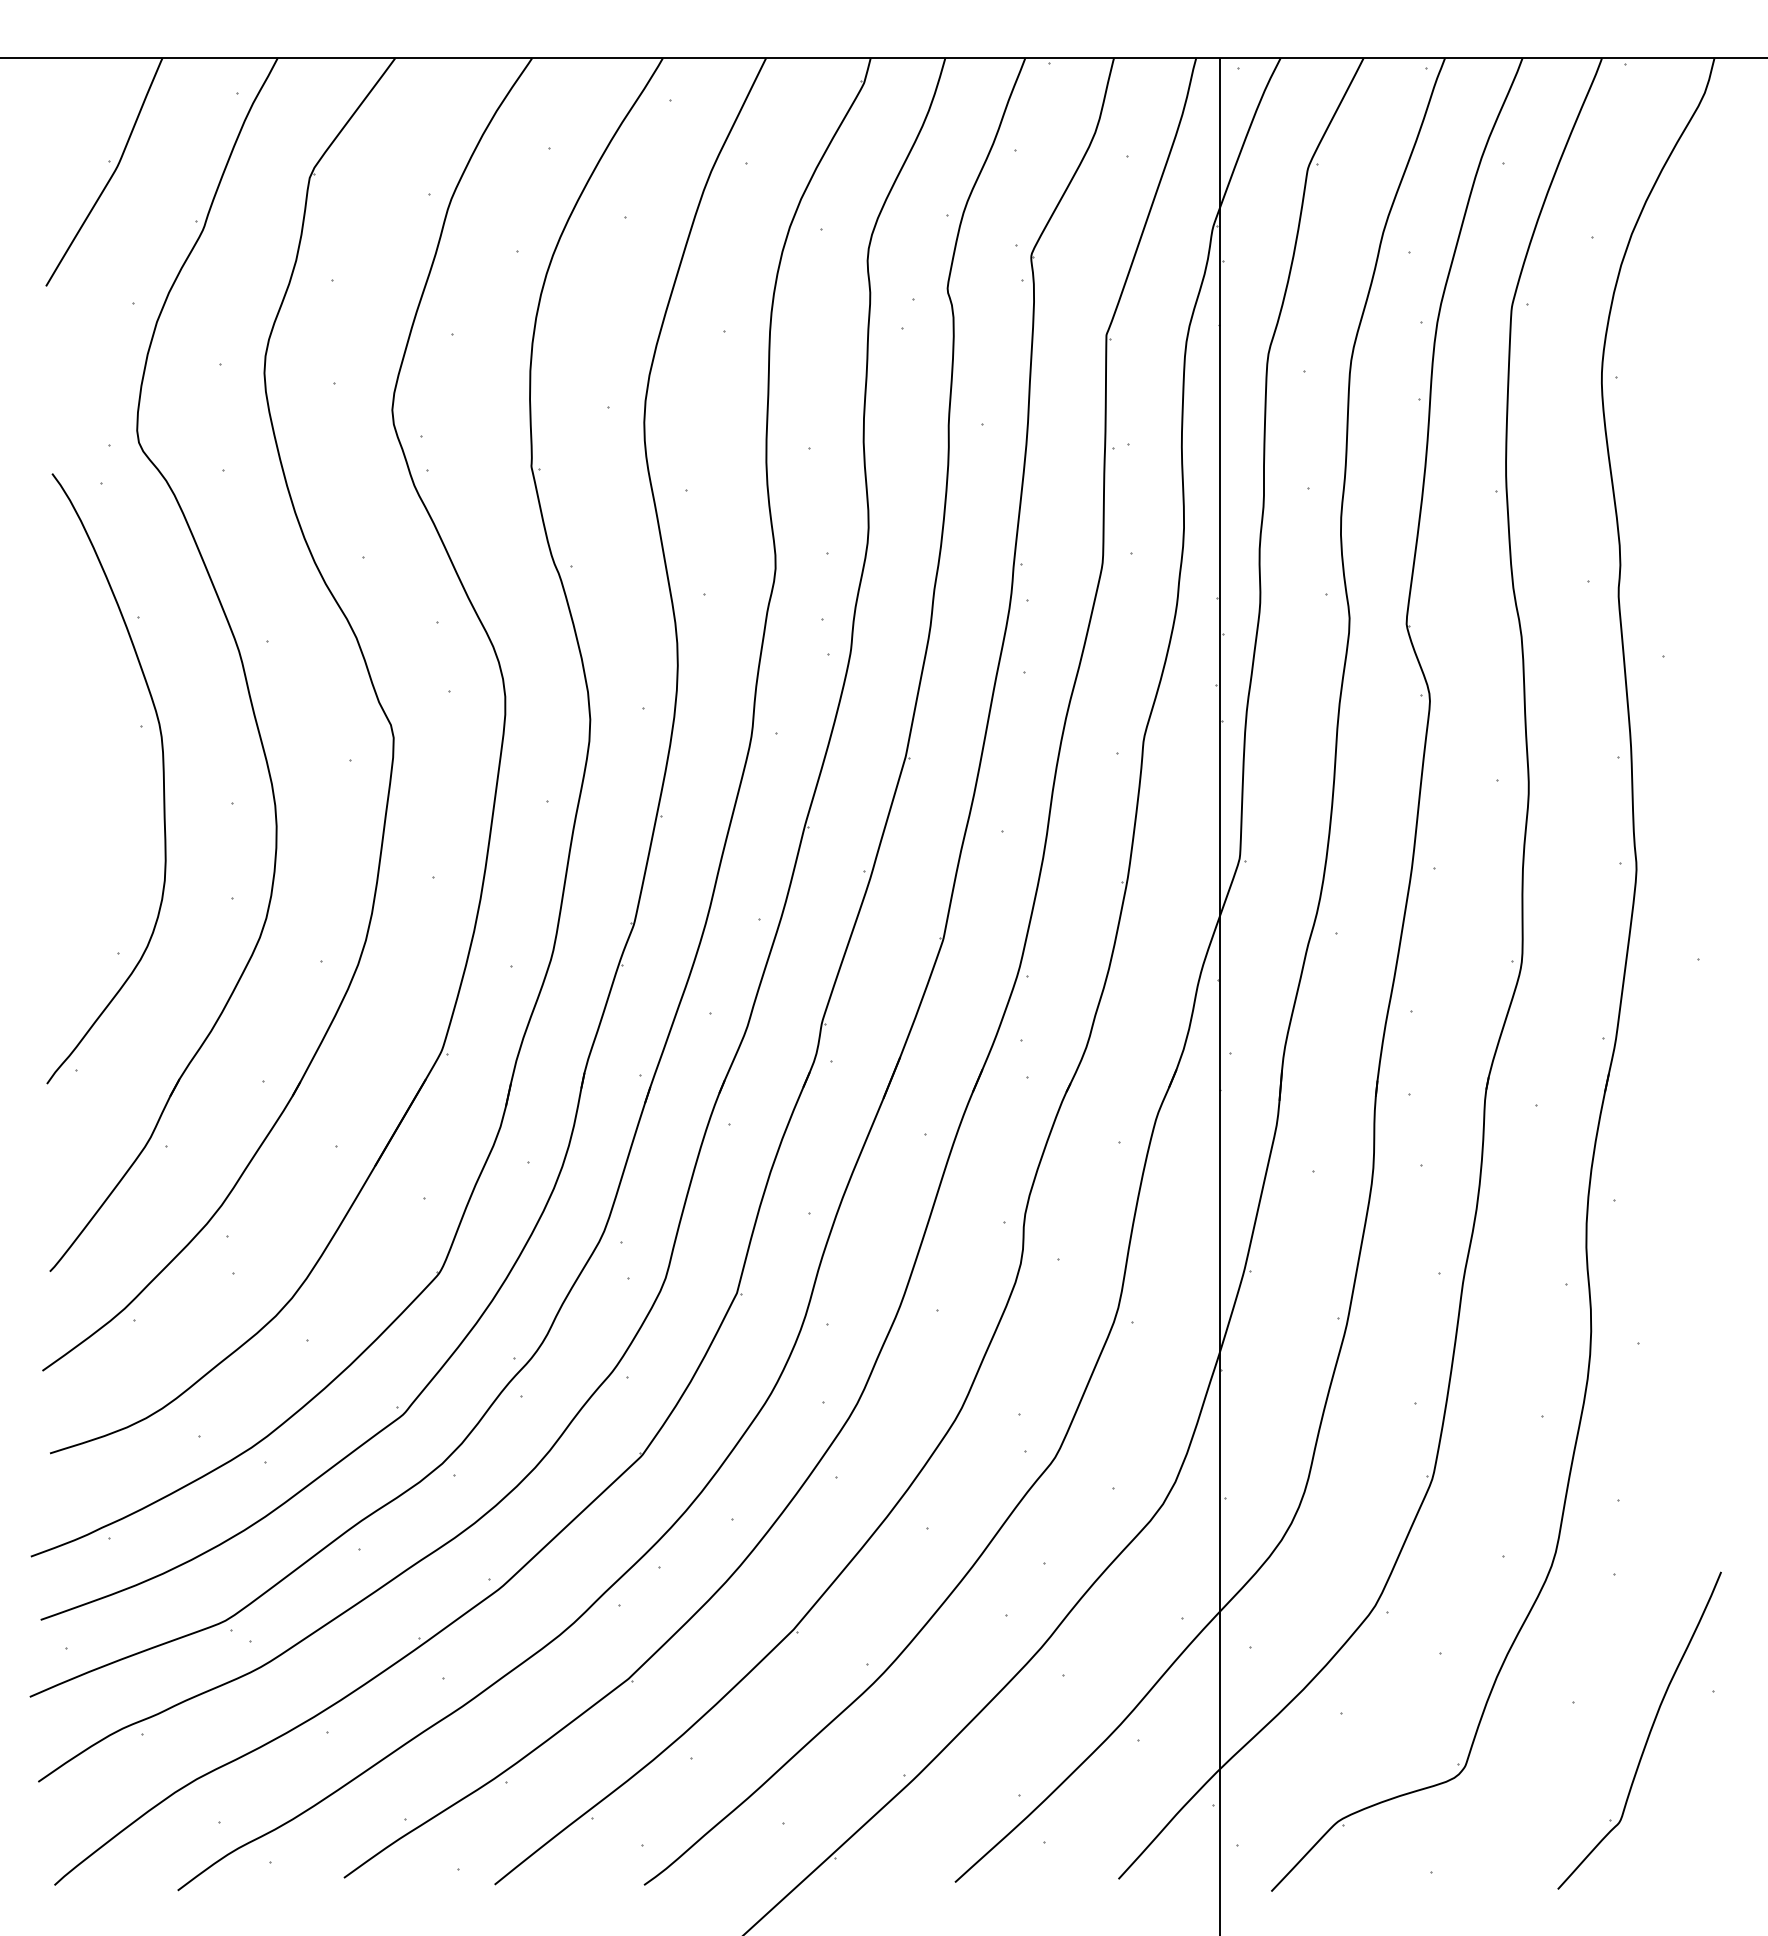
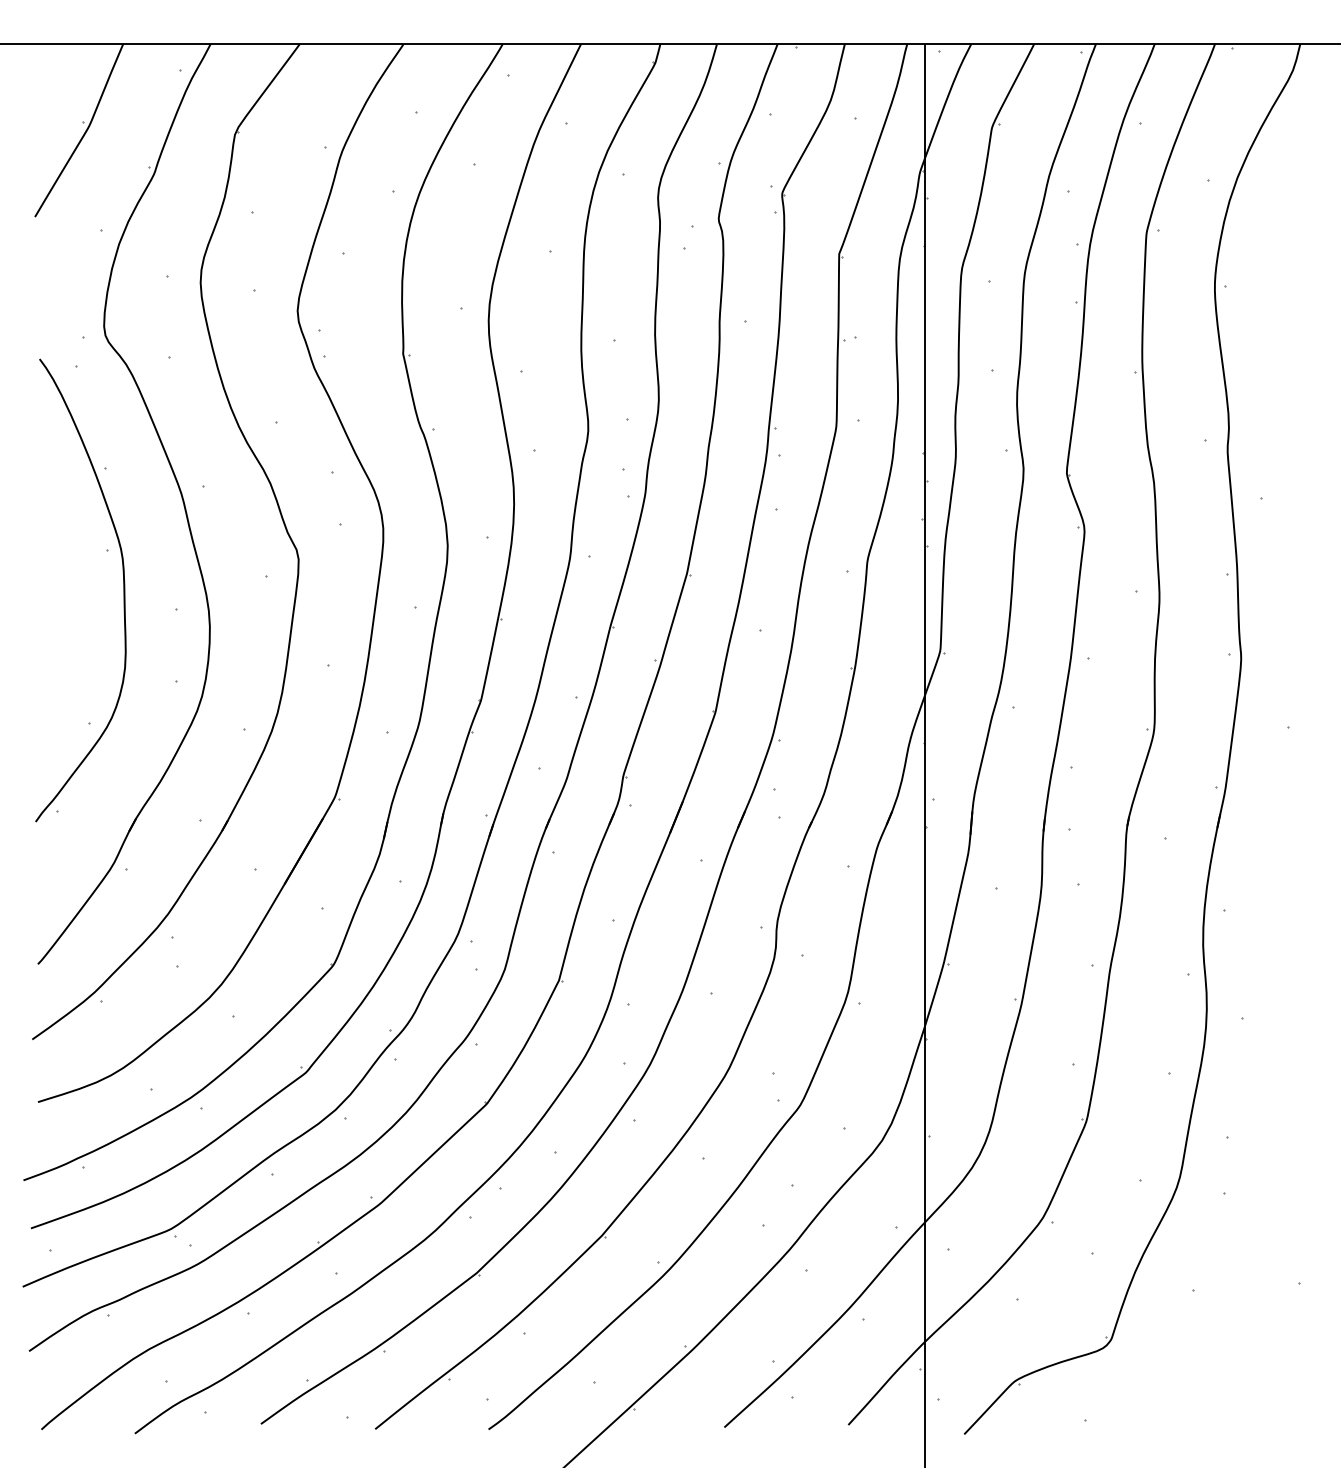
part: (1648, 1732) -> (1250, 1313), removed

